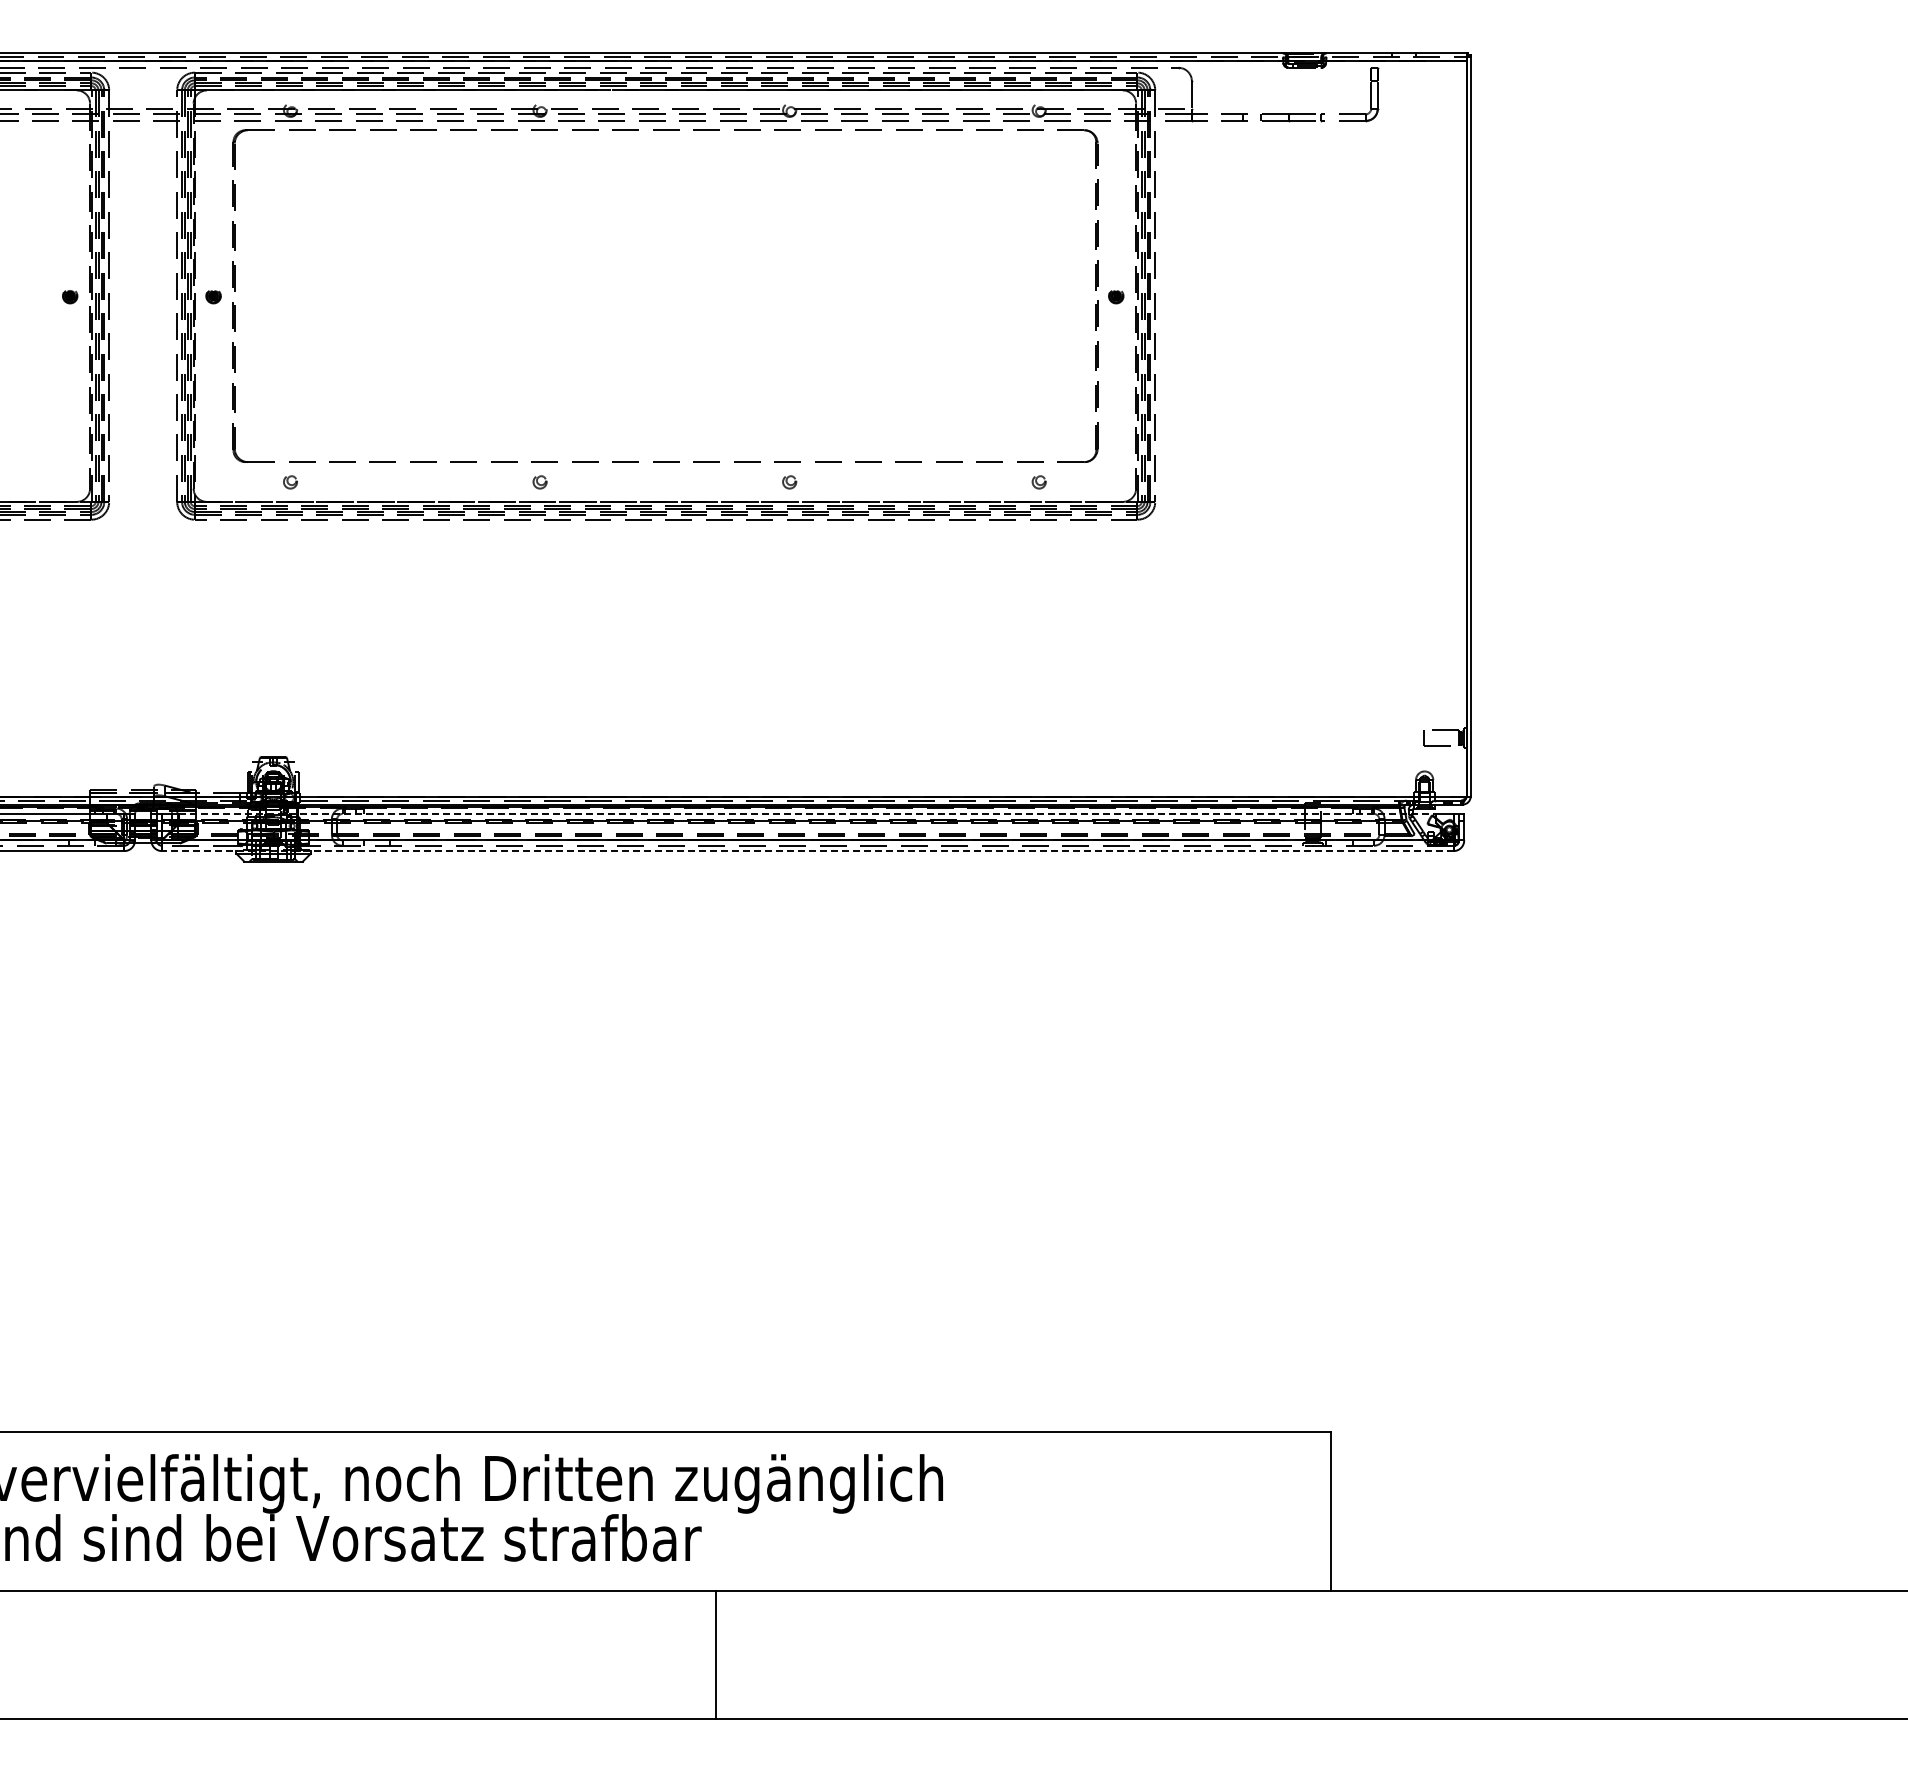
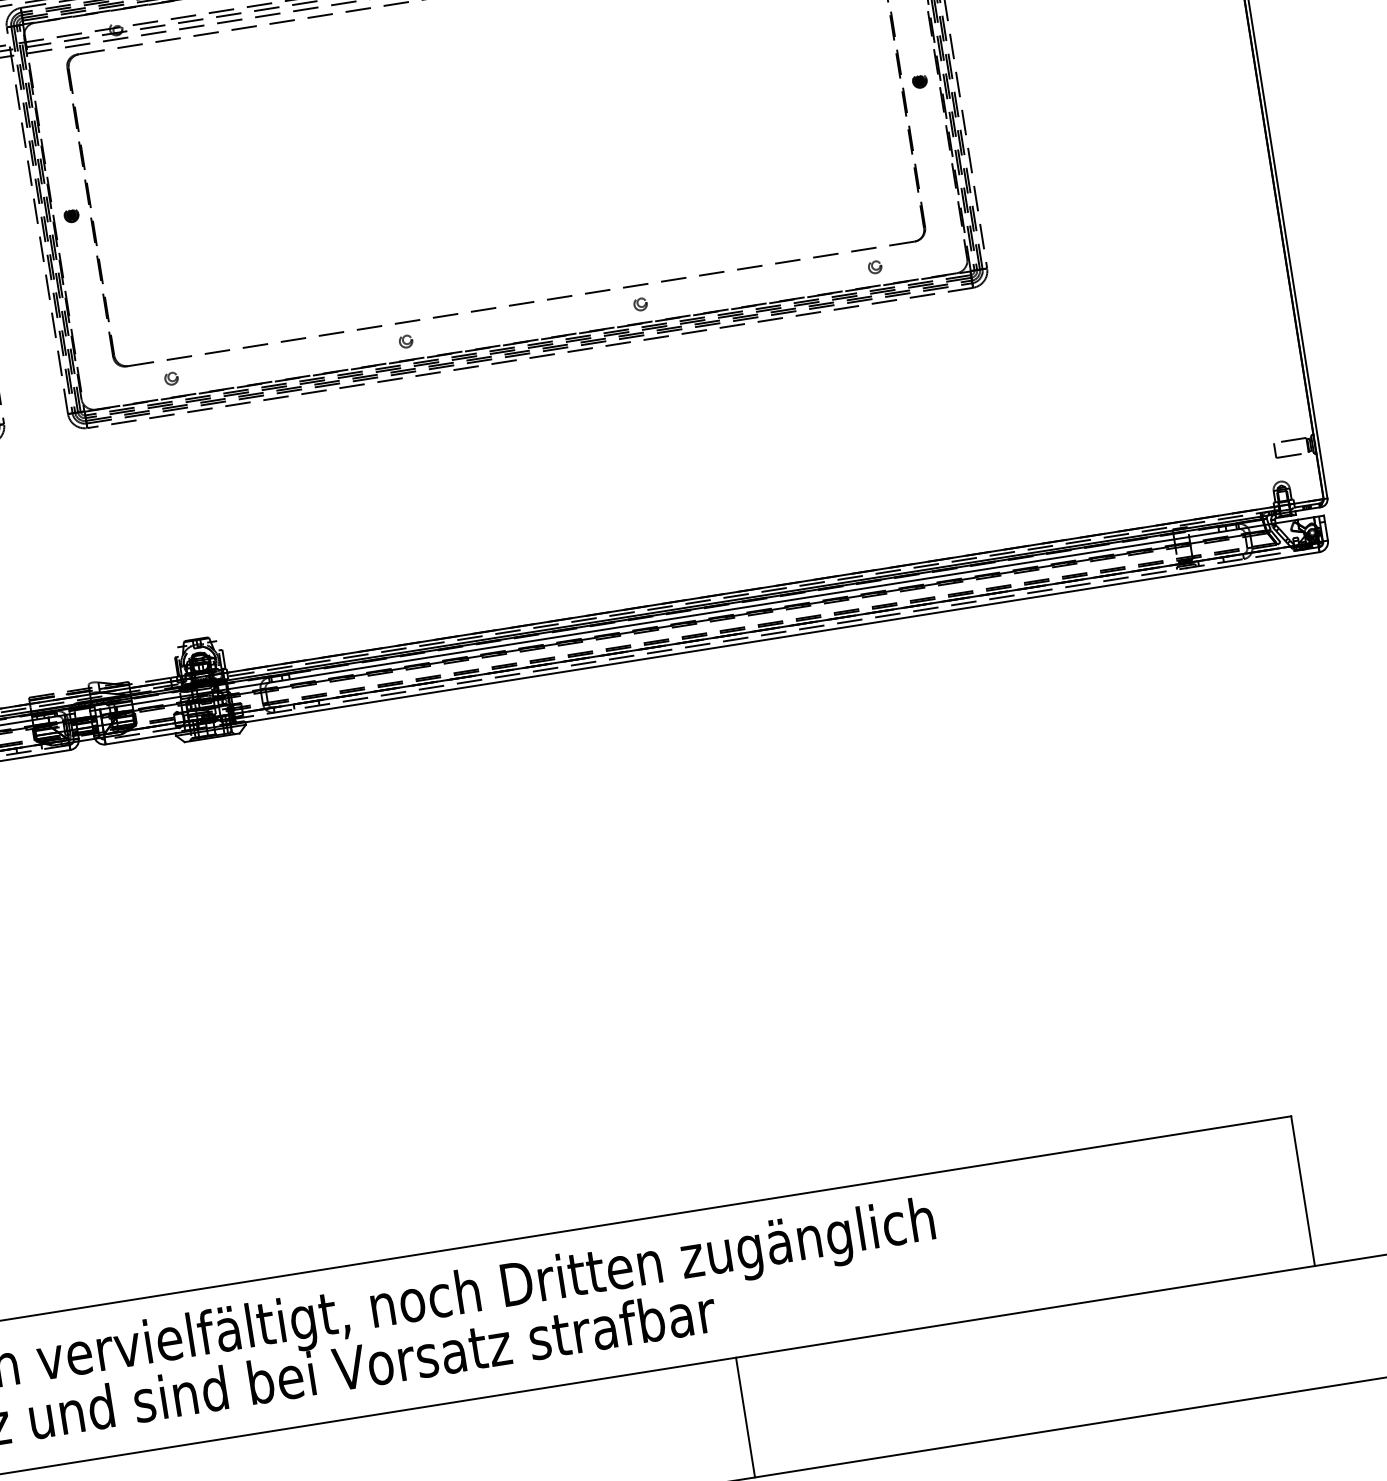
line: (808, 813) -> (707, 612), dashed -> solid
line: (807, 851) -> (712, 648), dashed -> solid

